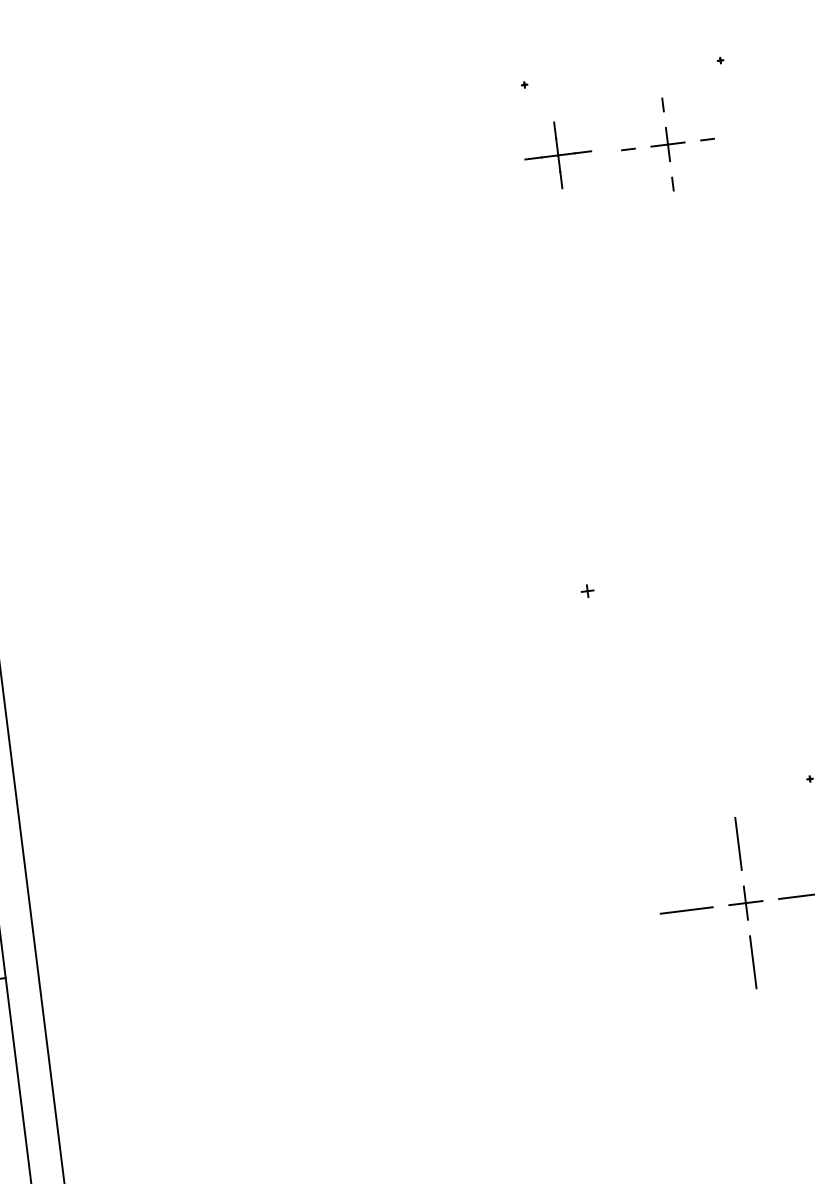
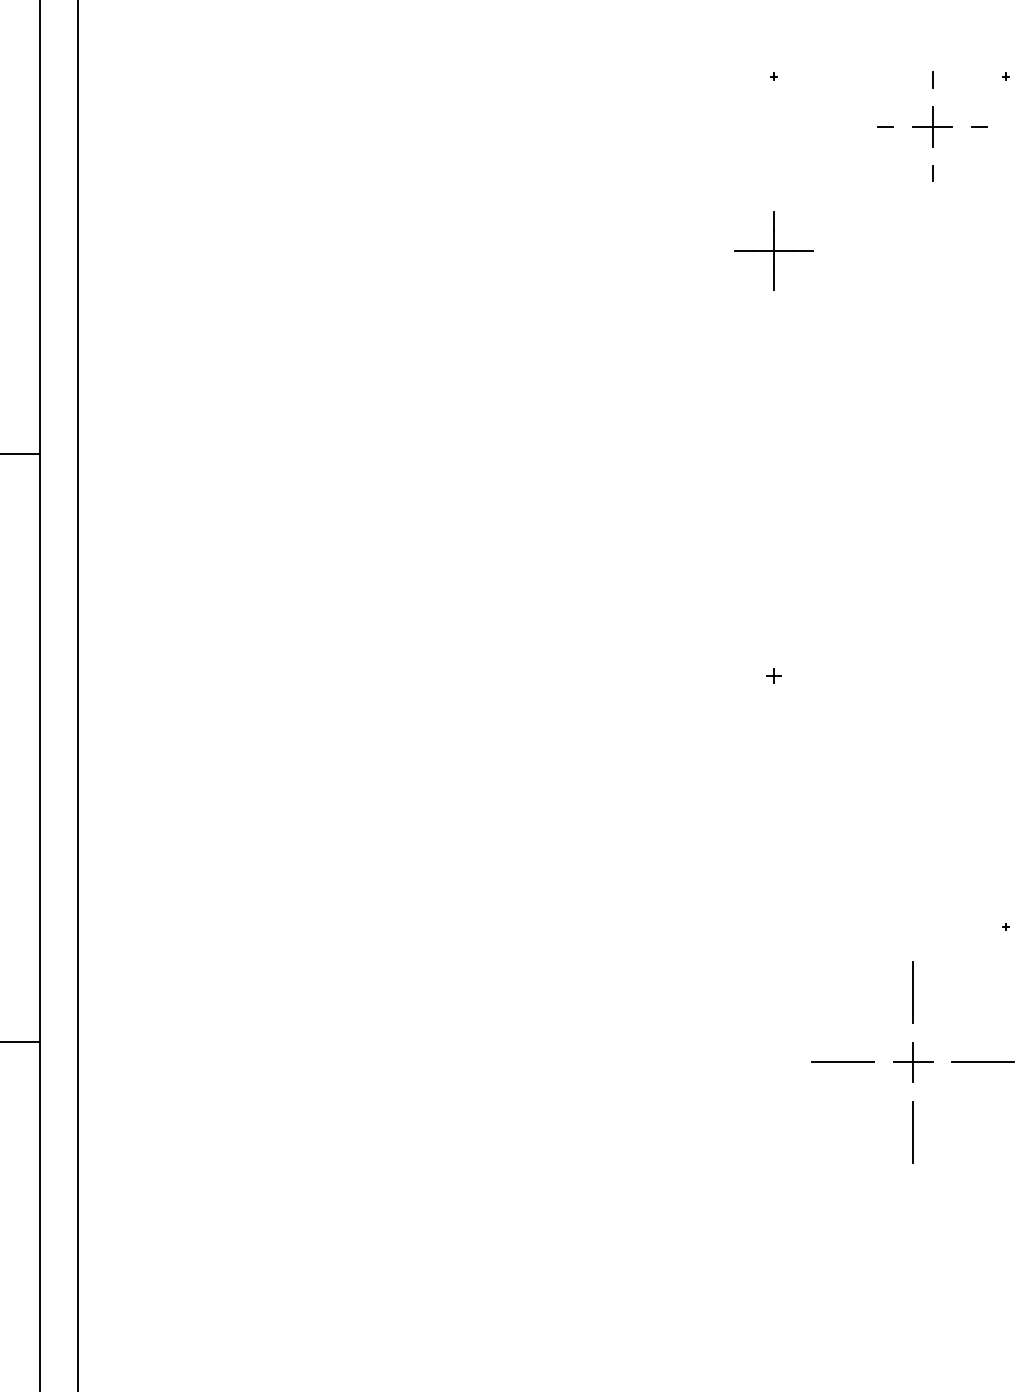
part: (667, 144) -> (932, 126), moved
part: (557, 155) -> (773, 250), moved

